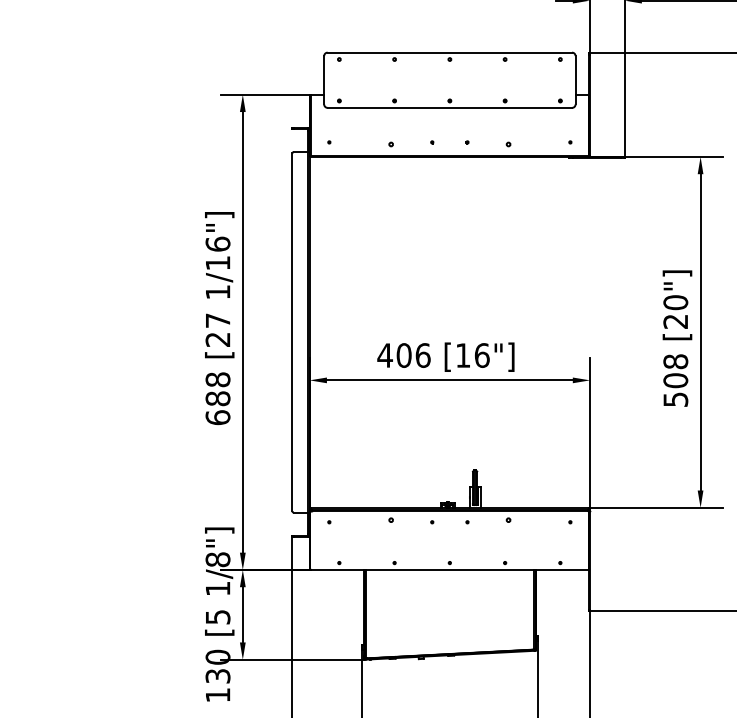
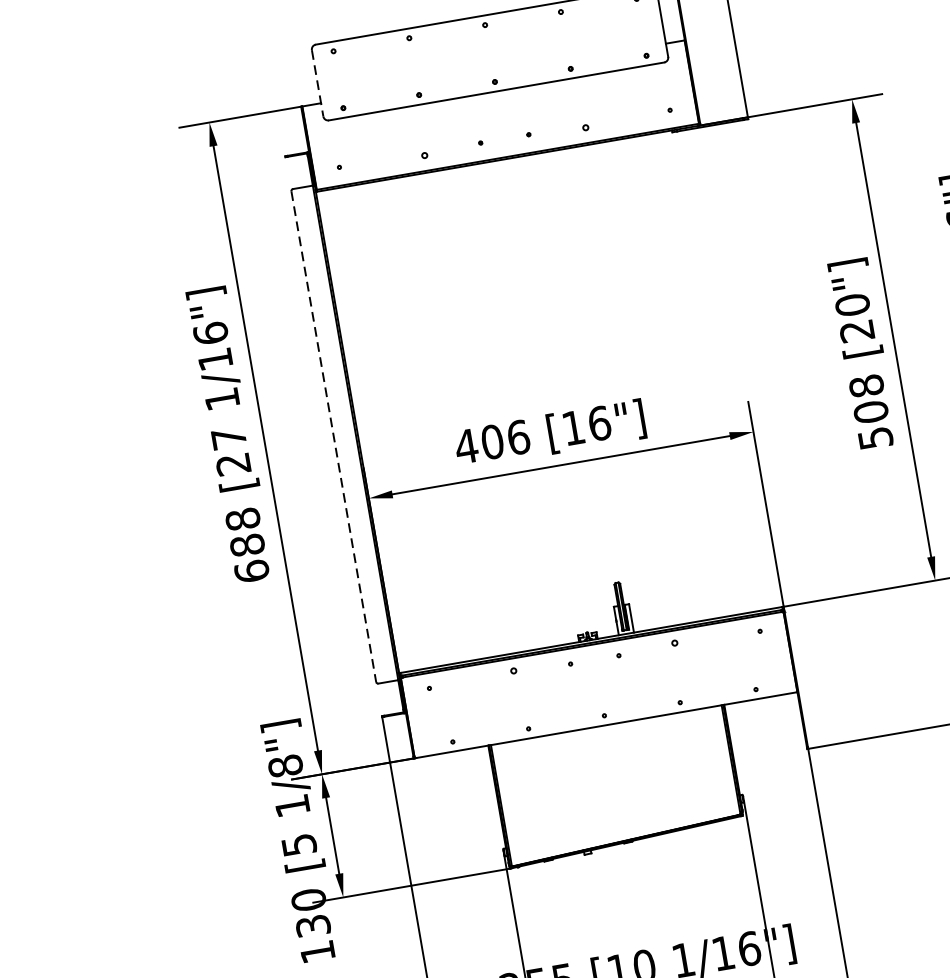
line: (324, 80) -> (318, 83), solid -> dashed
line: (292, 332) -> (333, 436), solid -> dashed

